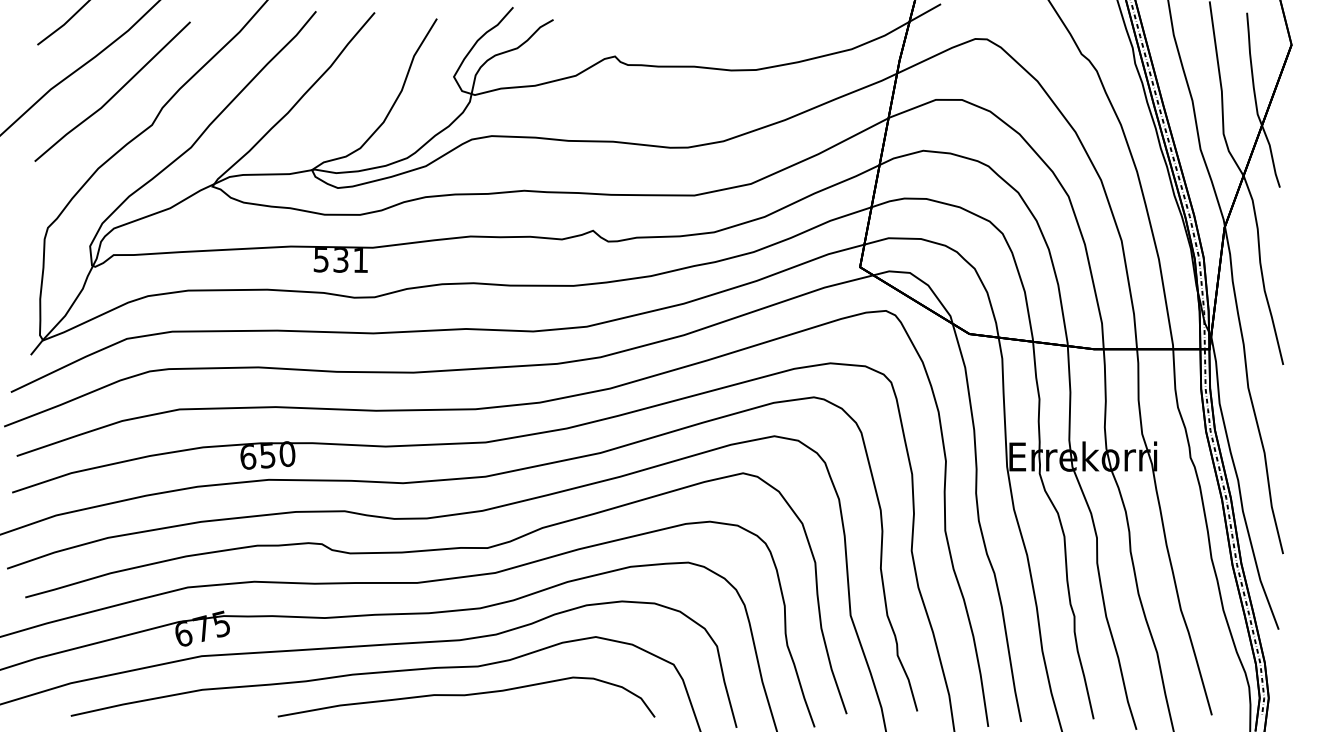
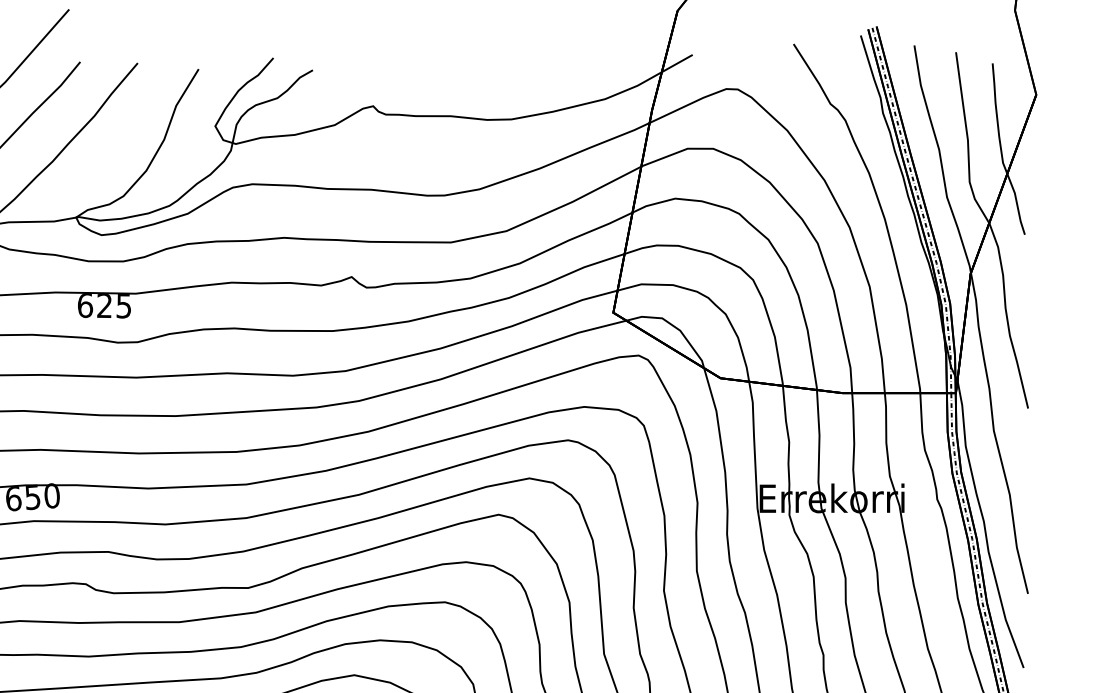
text: (340, 260) -> (104, 306), 531 -> 625

